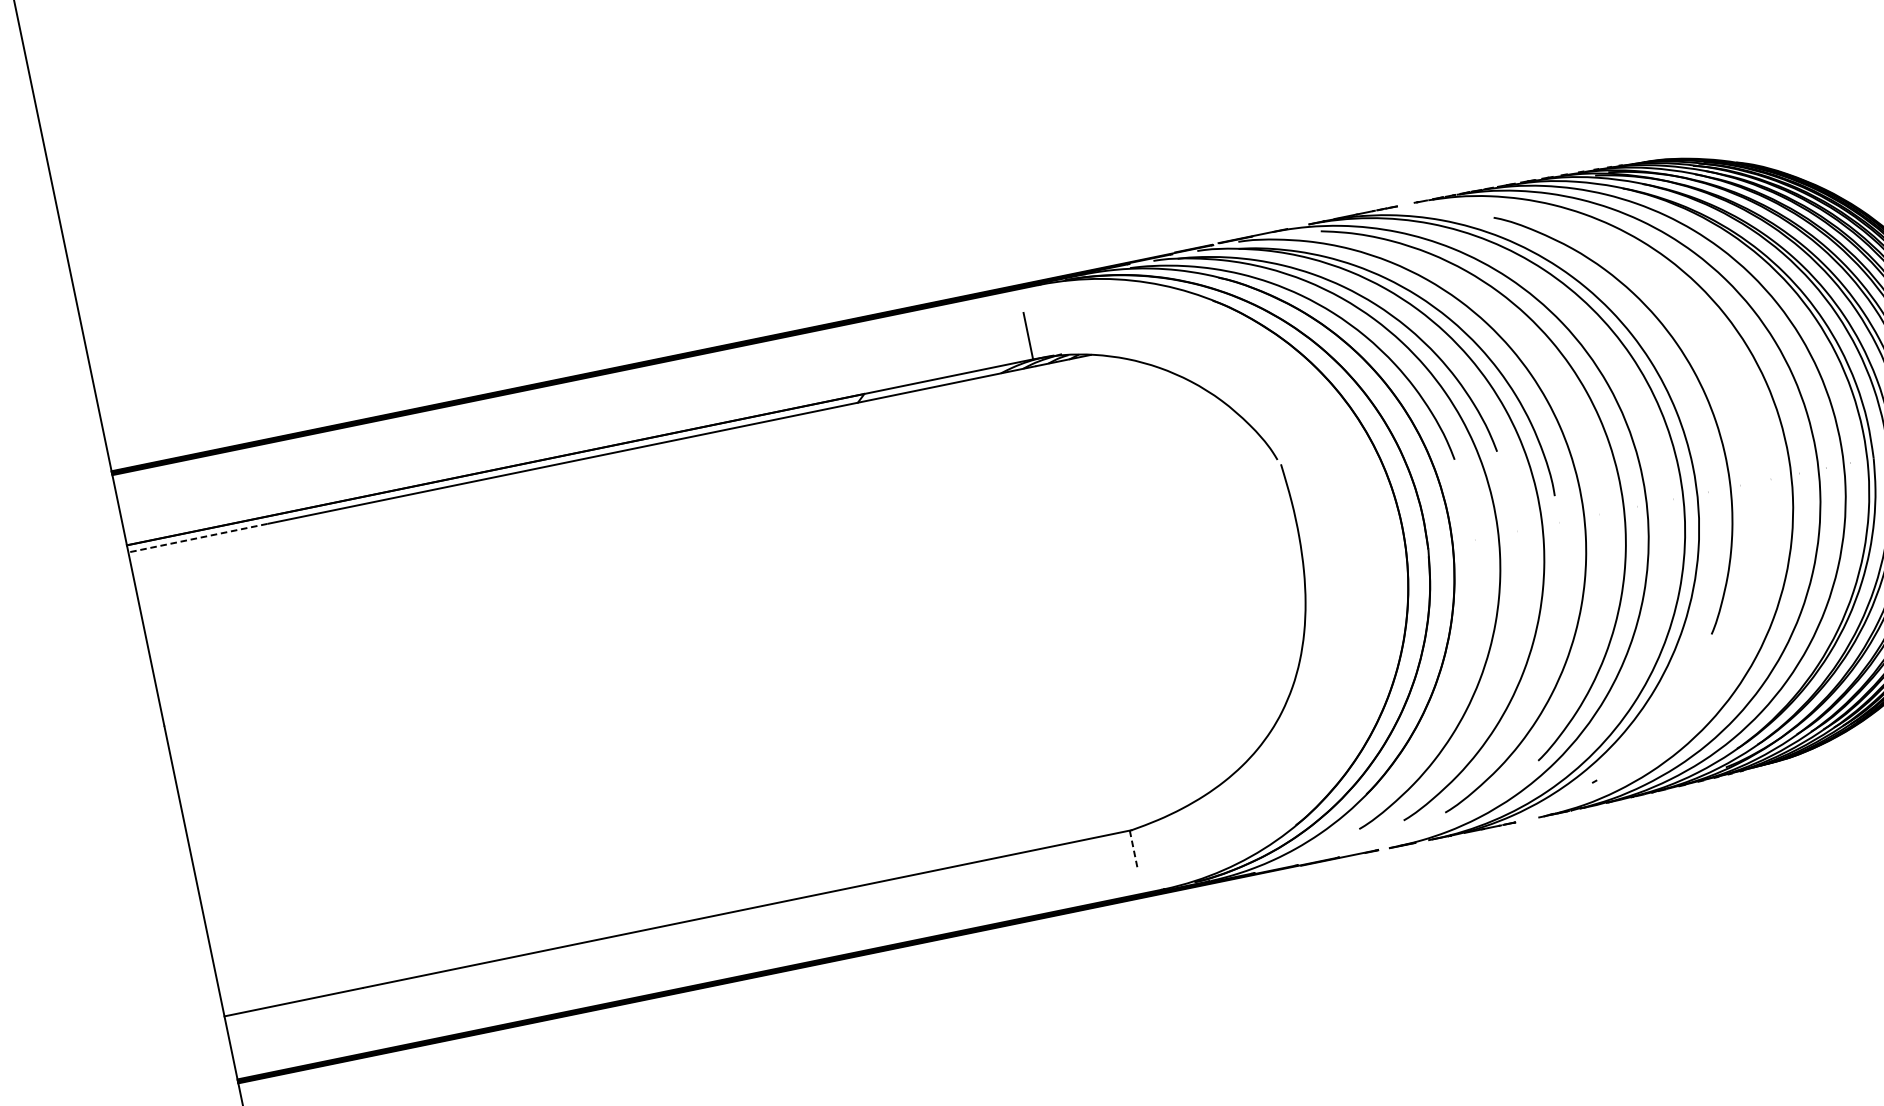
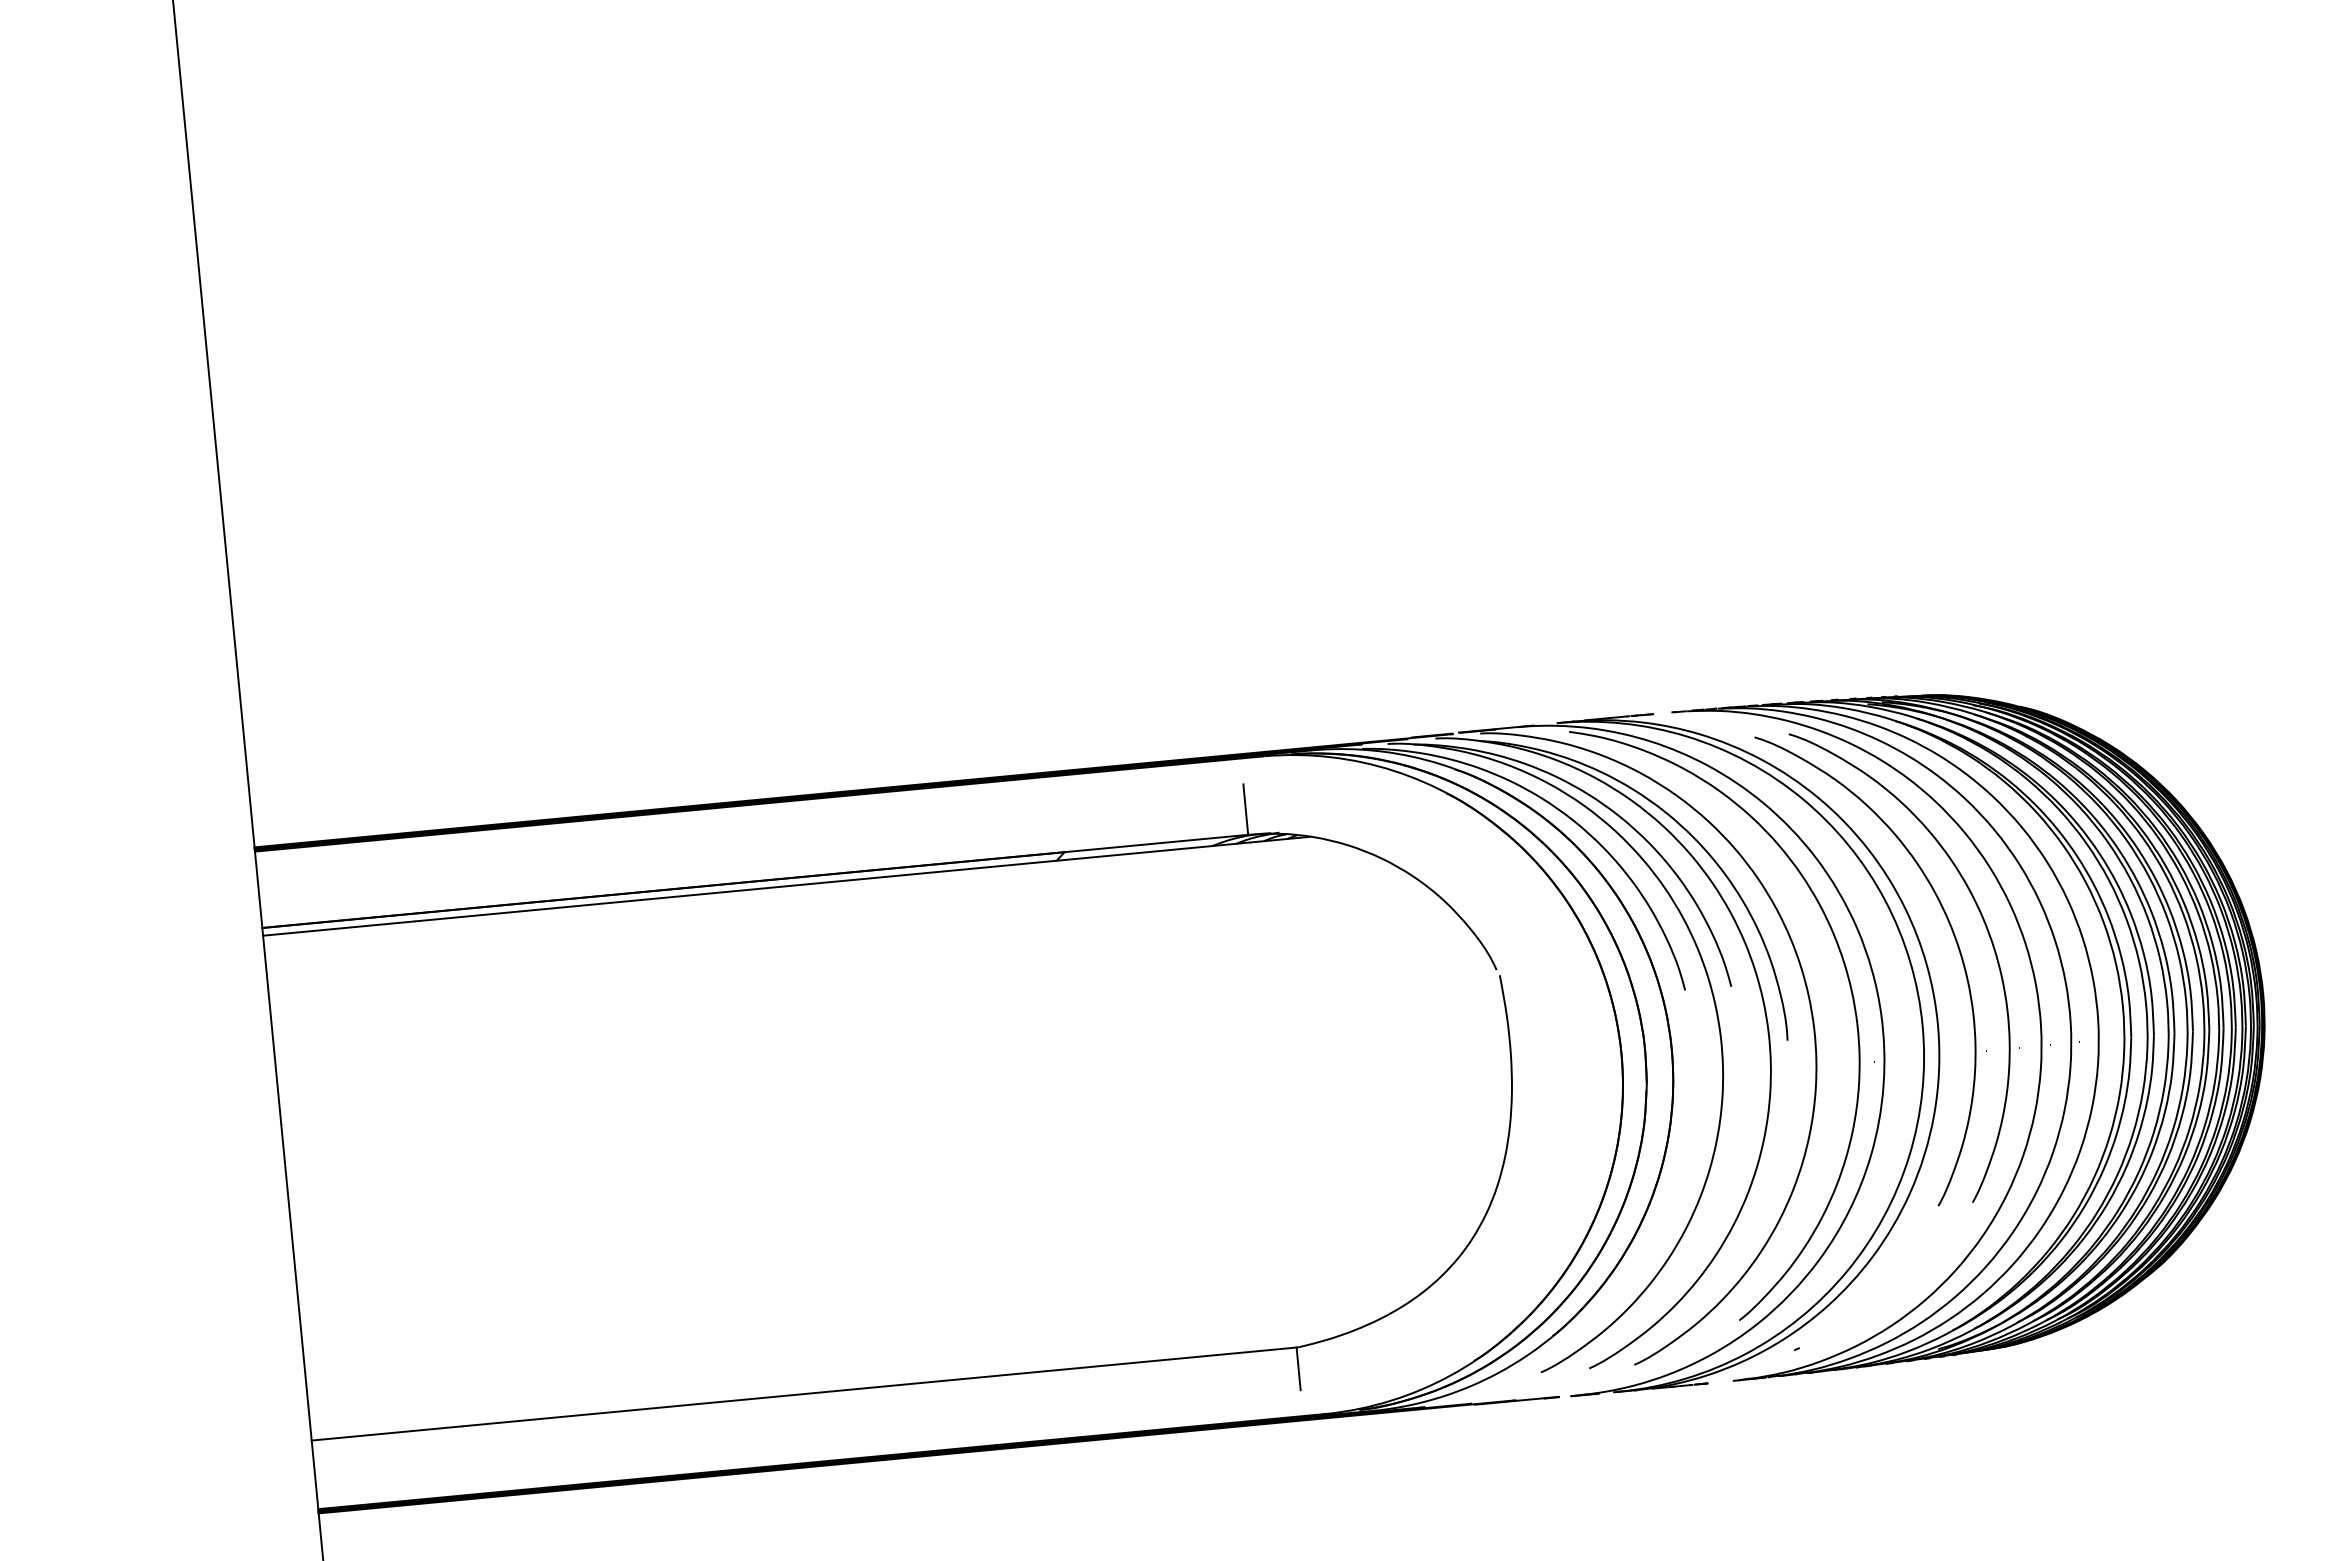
curve: (1732, 380) -> (1989, 938), added
line: (197, 538) -> (338, 928), dashed -> solid
line: (1133, 850) -> (1298, 1369), dashed -> solid

